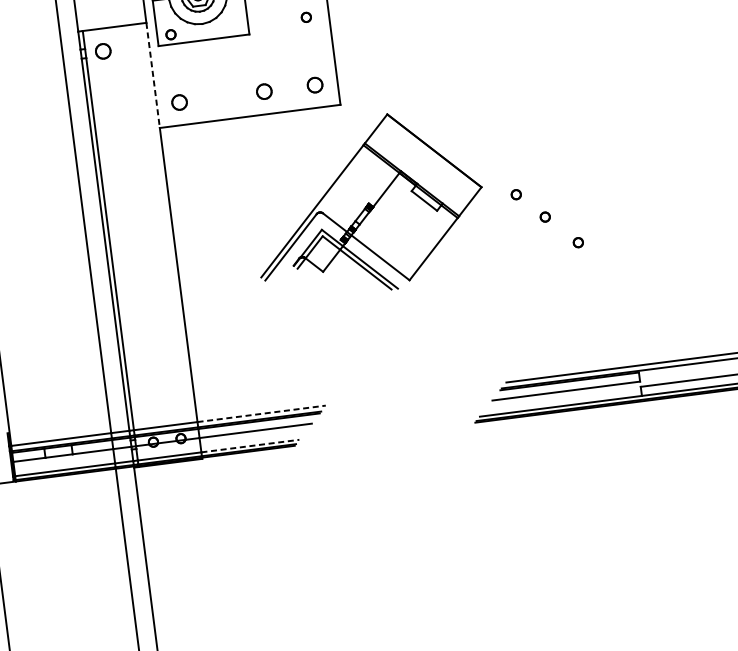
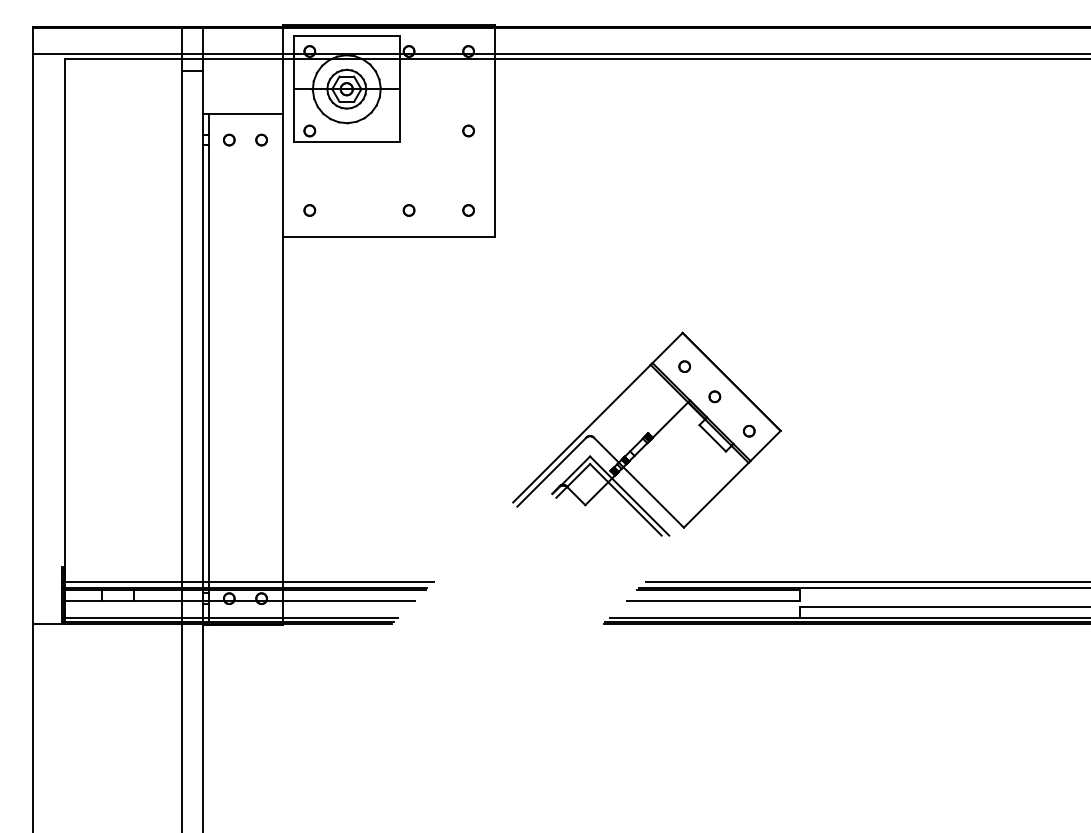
part: (130, 47) -> (261, 139), added
part: (103, 50) -> (229, 139), size x0.62
line: (153, 75) -> (283, 175), dashed -> solid
part: (314, 85) -> (468, 210), size x0.62
part: (263, 91) -> (408, 210), size x0.62
part: (179, 102) -> (309, 210), size x0.62
part: (367, 204) -> (646, 433), moved
line: (261, 413) -> (358, 581), dashed -> solid
line: (251, 445) -> (341, 617), dashed -> solid

